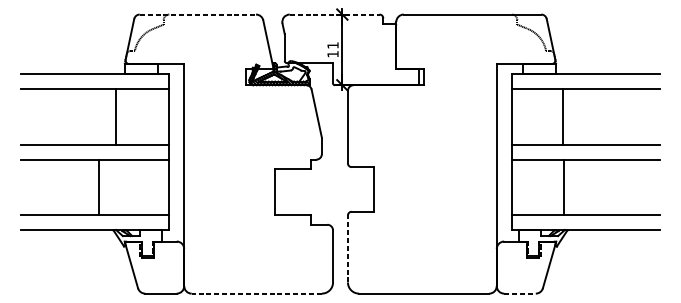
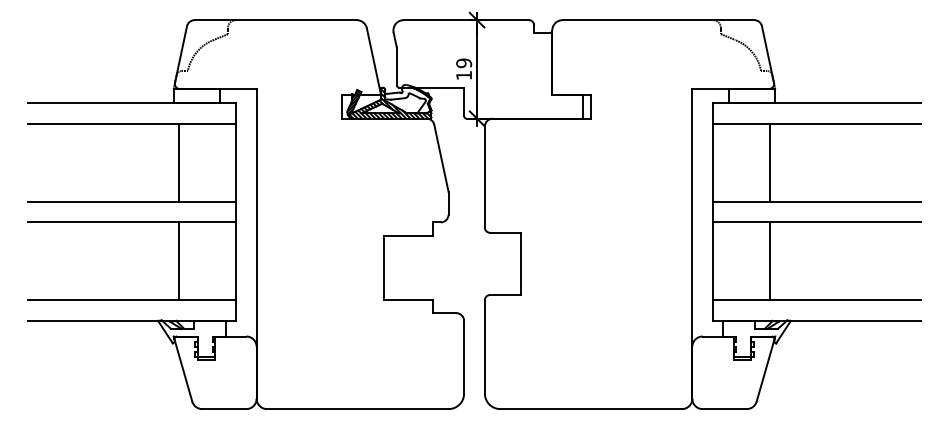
line: (198, 14) -> (276, 20), dashed -> solid
line: (334, 14) -> (466, 20), dashed -> solid
text: (333, 45) -> (464, 63), 11 -> 19
line: (115, 116) -> (178, 162), moved
line: (562, 116) -> (770, 162), moved
line: (98, 187) -> (178, 261), moved
line: (564, 187) -> (770, 261), moved
line: (347, 248) -> (484, 346), dashed -> solid
line: (256, 293) -> (357, 409), dashed -> solid
line: (520, 293) -> (725, 409), dashed -> solid

